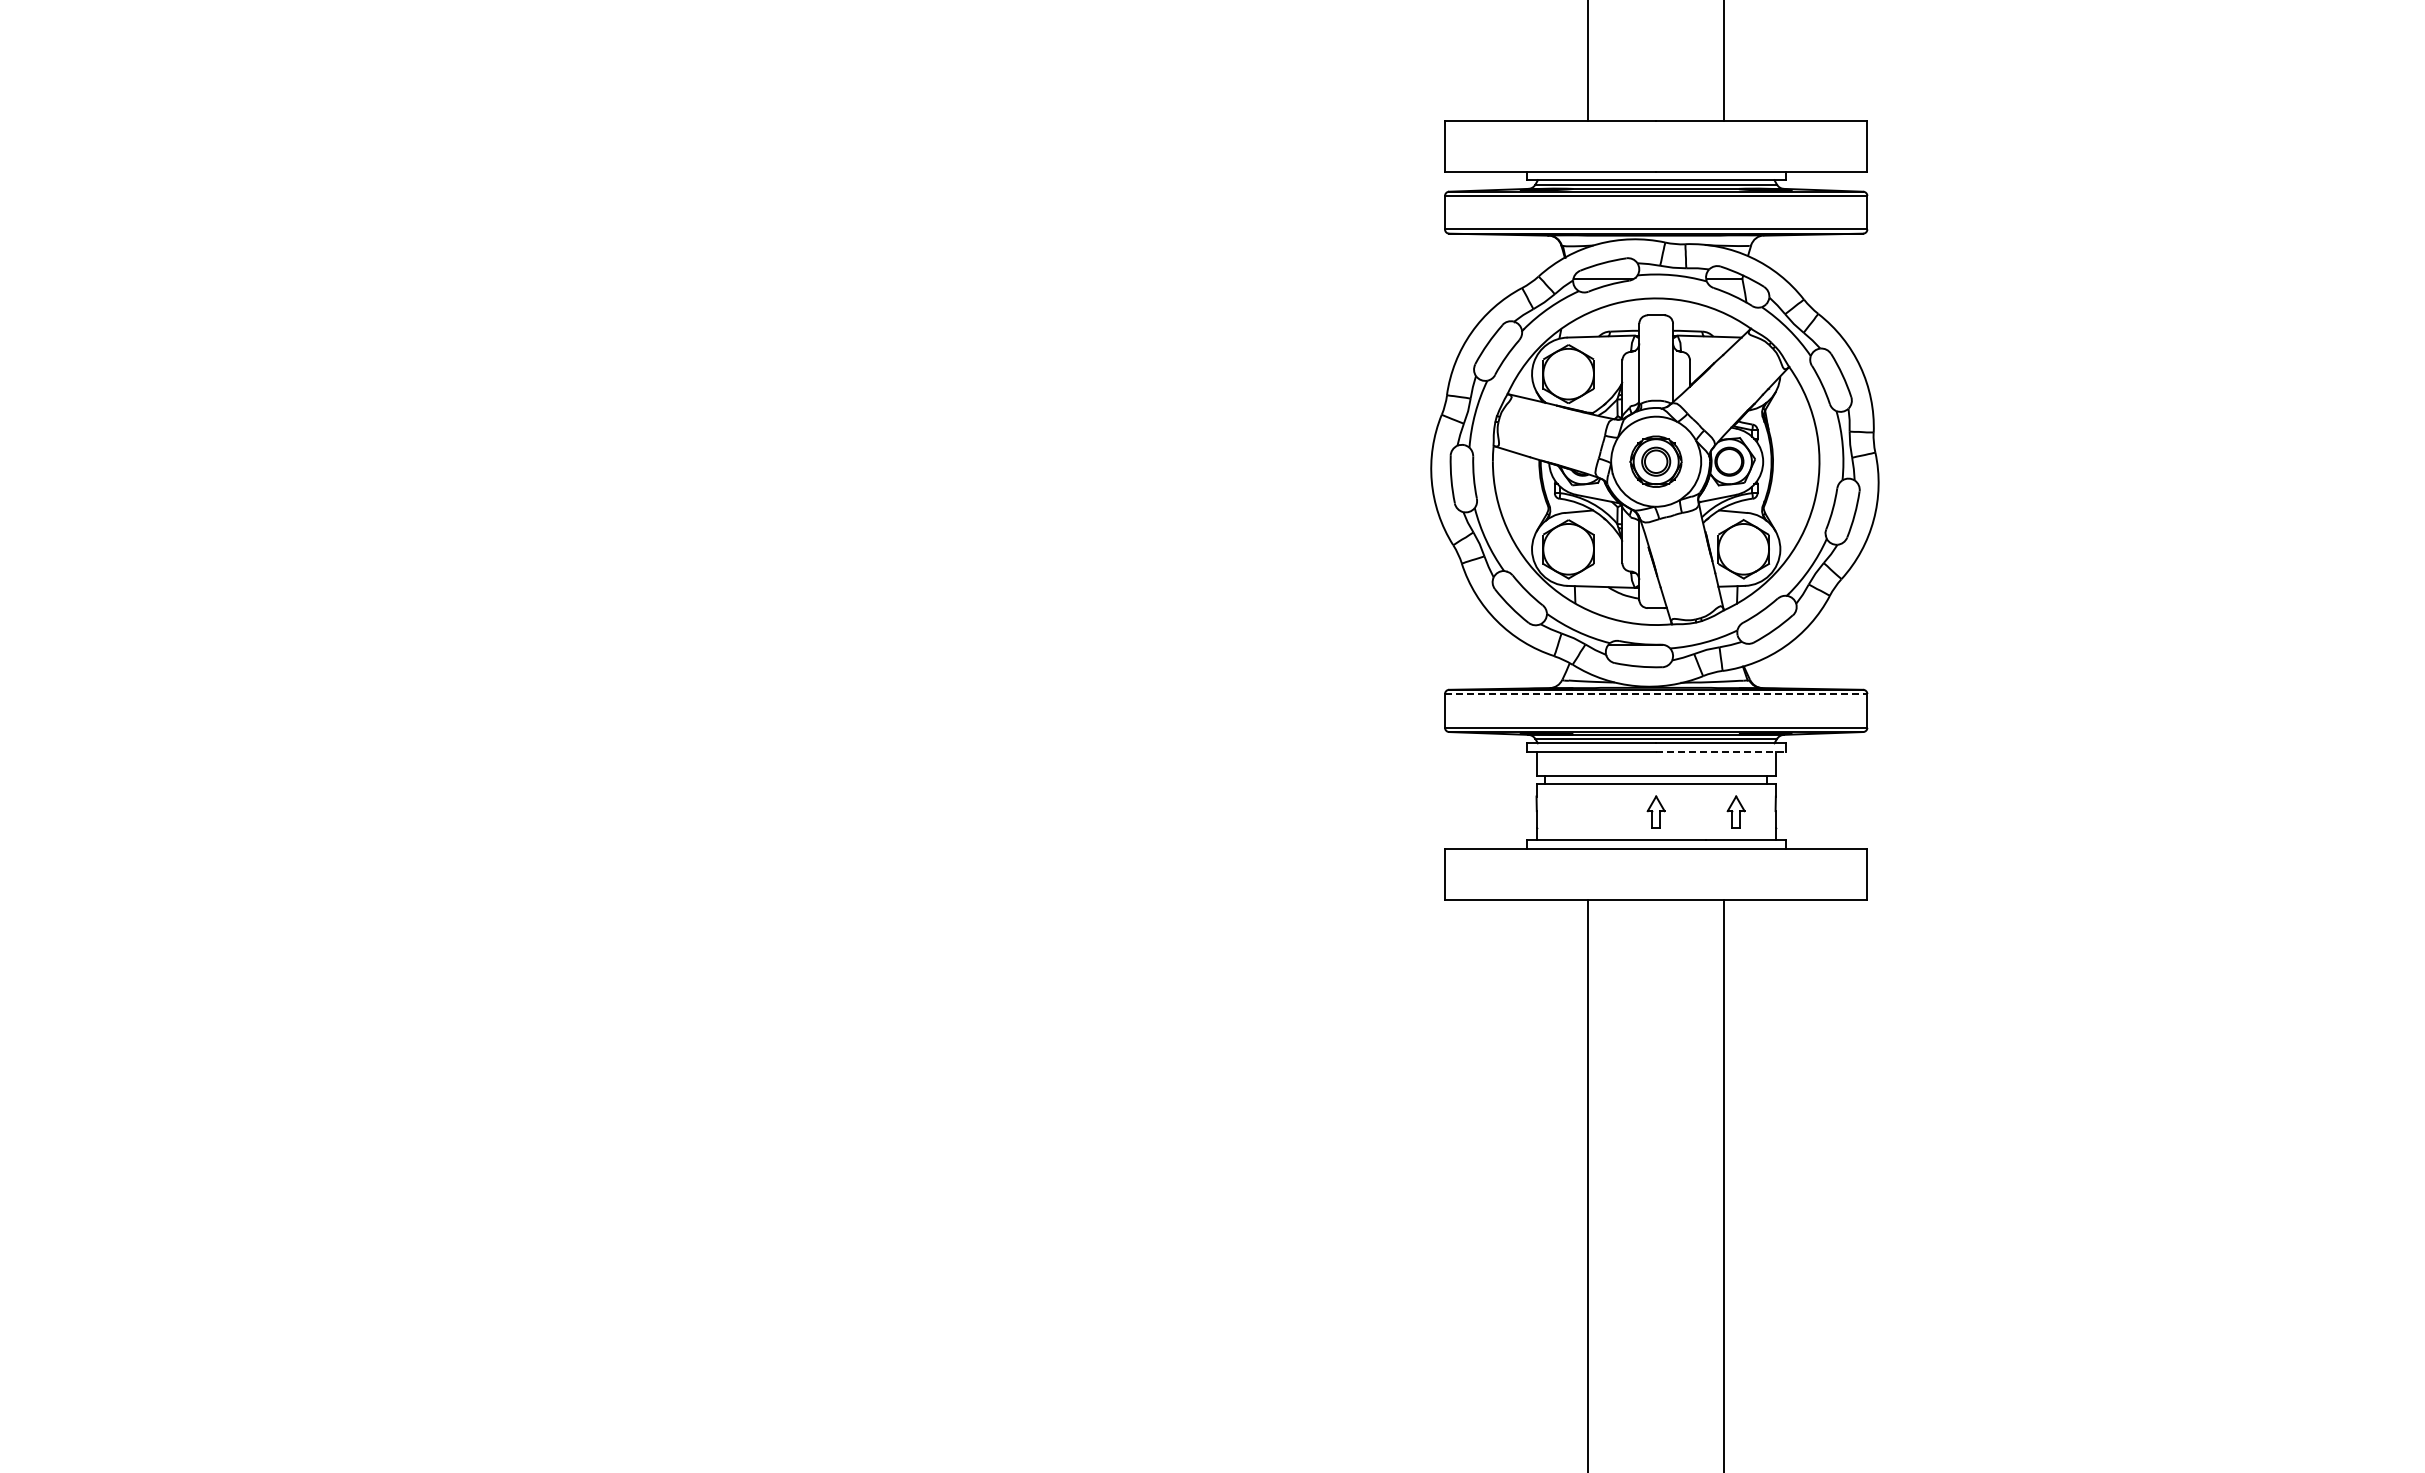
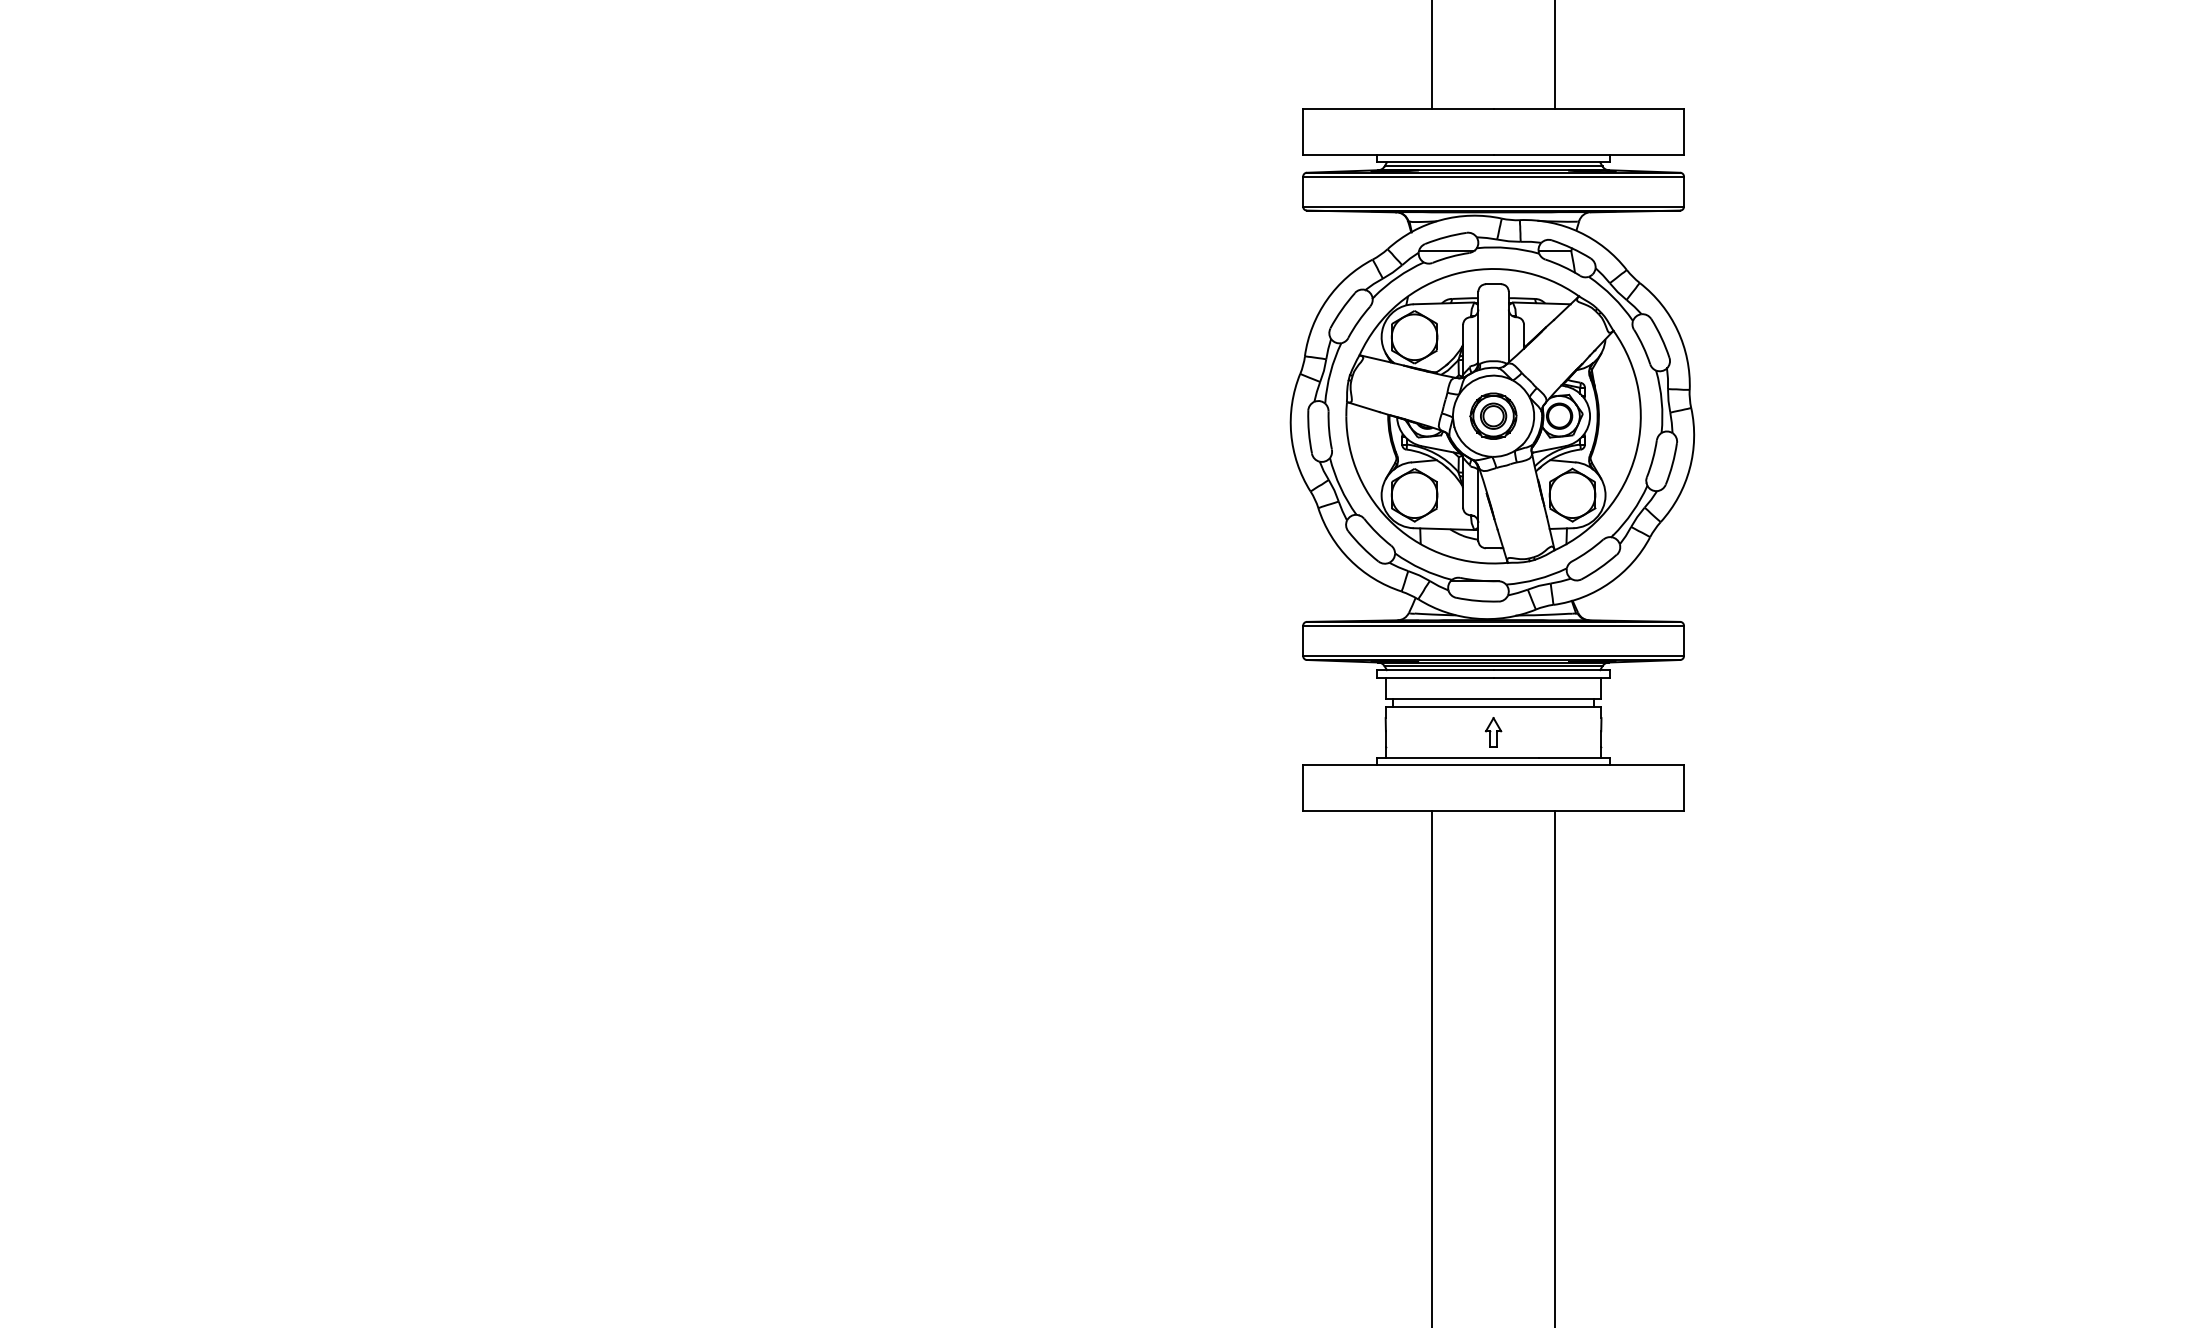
line: (1656, 694) -> (1493, 626), dashed -> solid
line: (1720, 751) -> (1551, 677), dashed -> solid
part: (1735, 811) -> (1565, 731), removed

